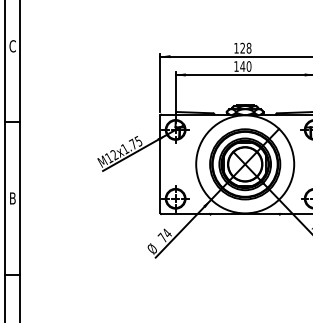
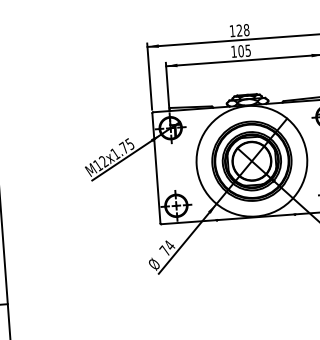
text: (245, 66) -> (244, 50), 140 -> 105

